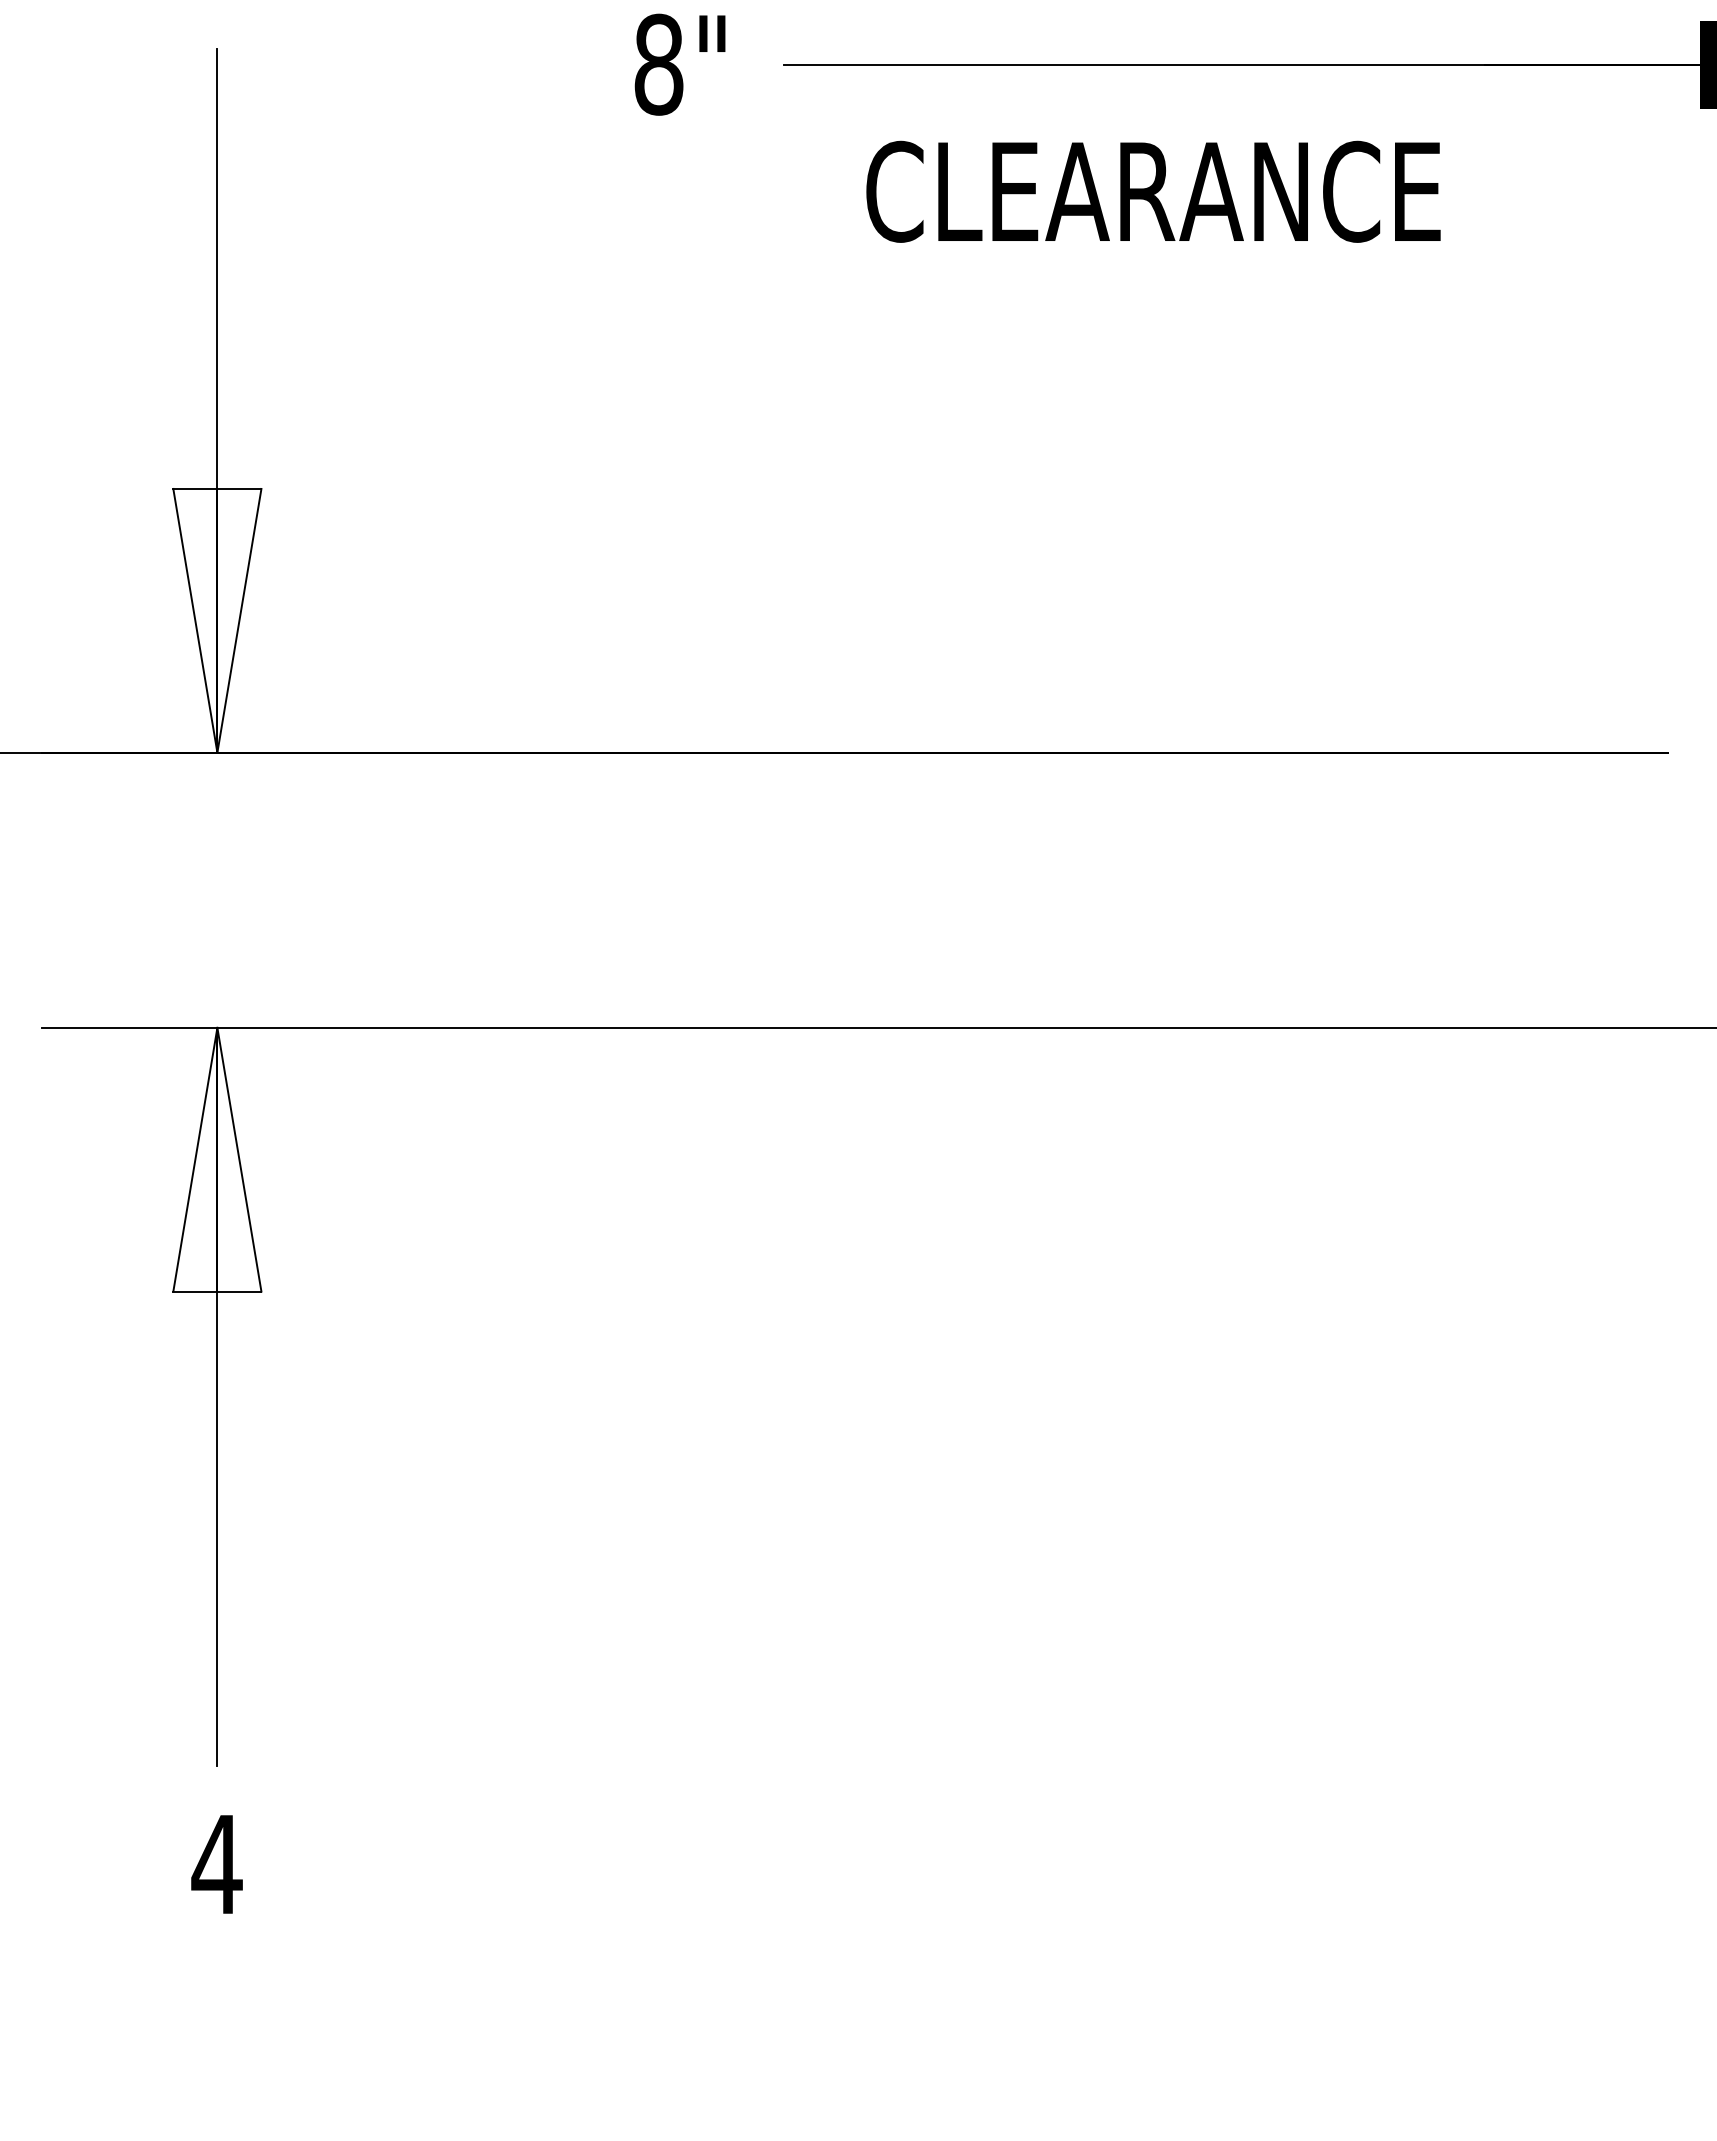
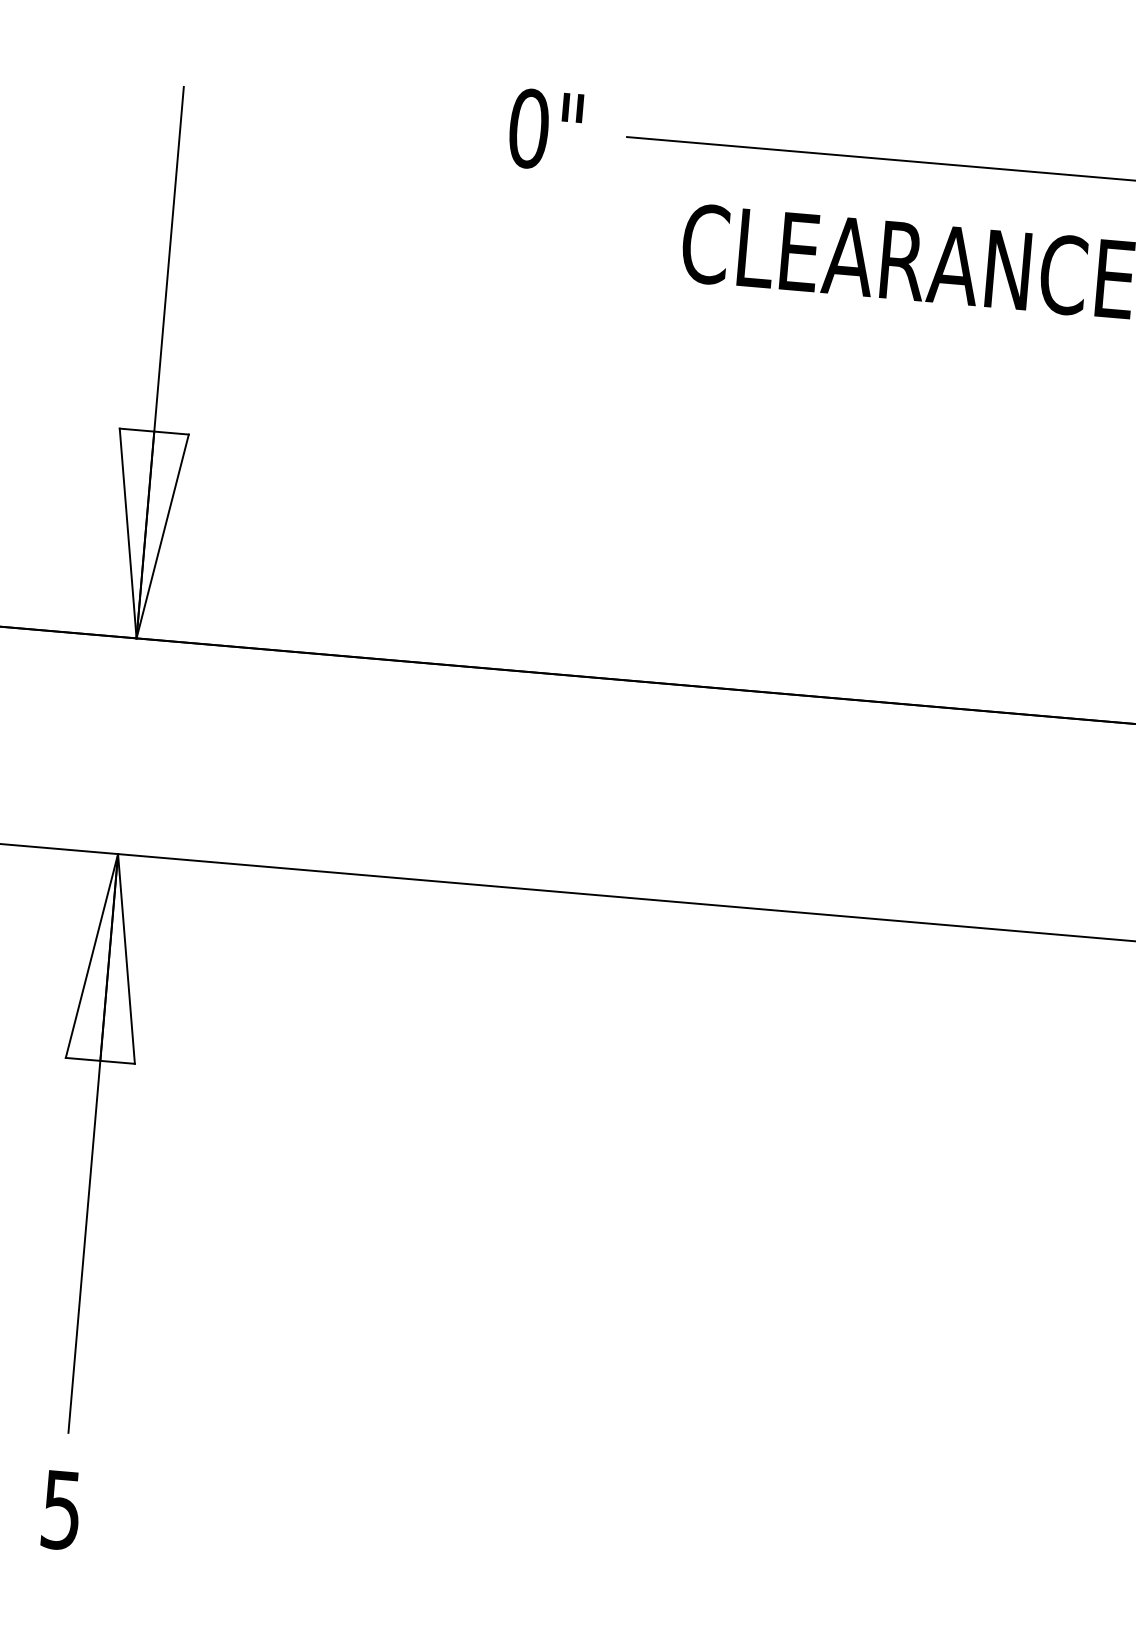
text: (658, 64) -> (528, 128), 8" -> 0"
text: (216, 1865) -> (61, 1510), 4 -> 5

